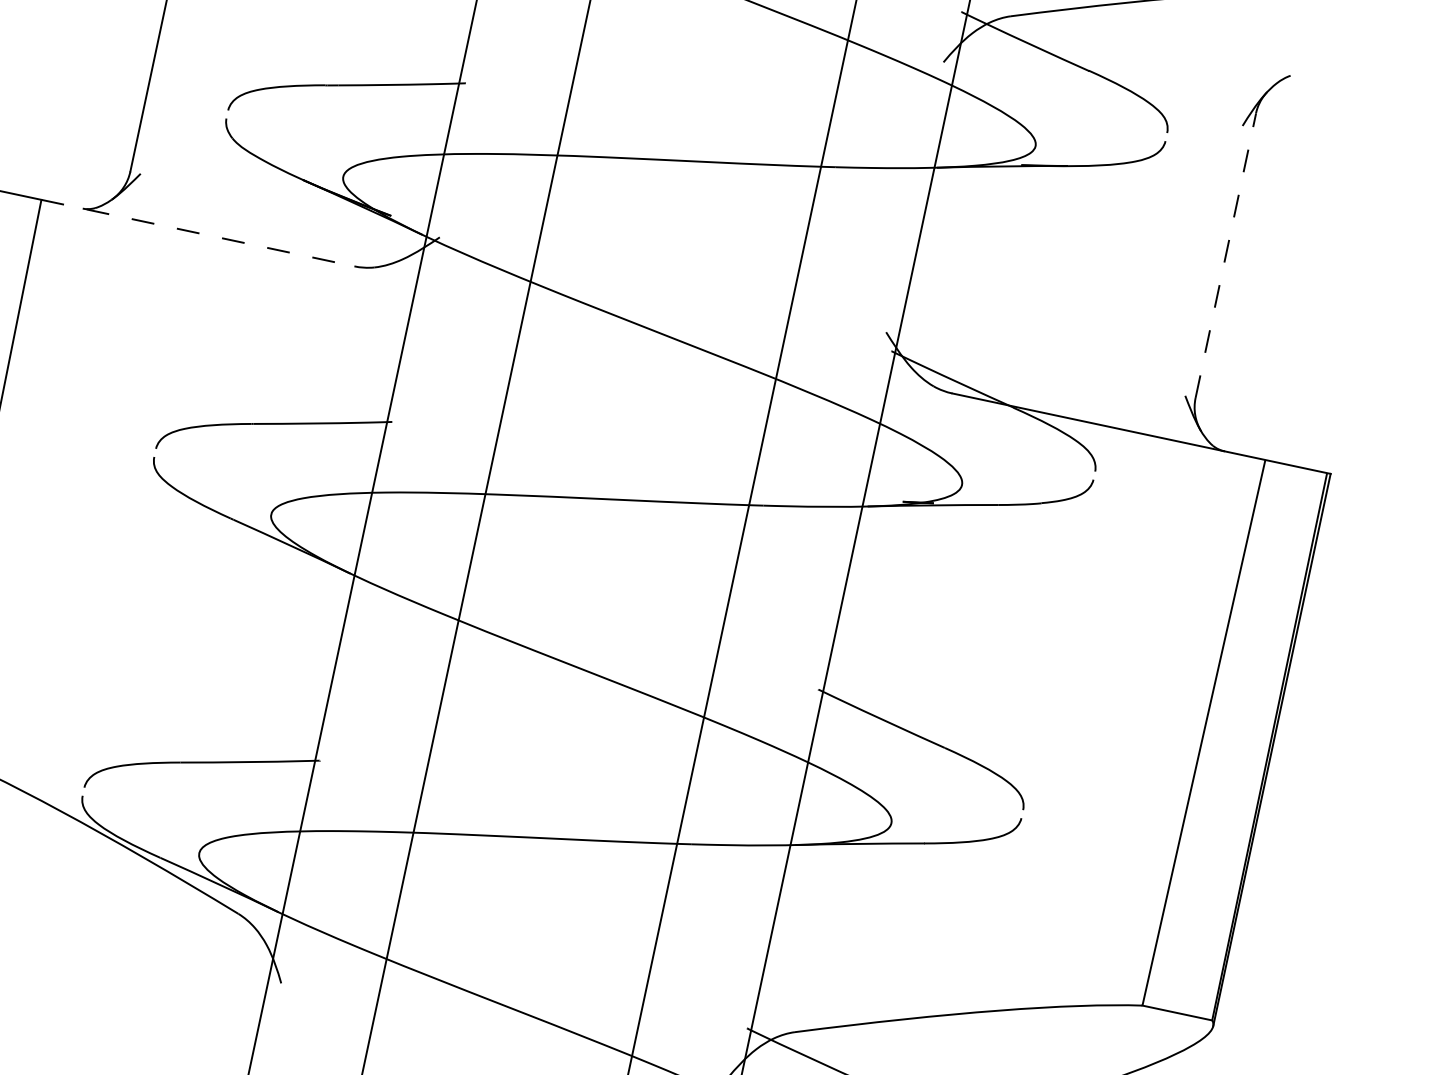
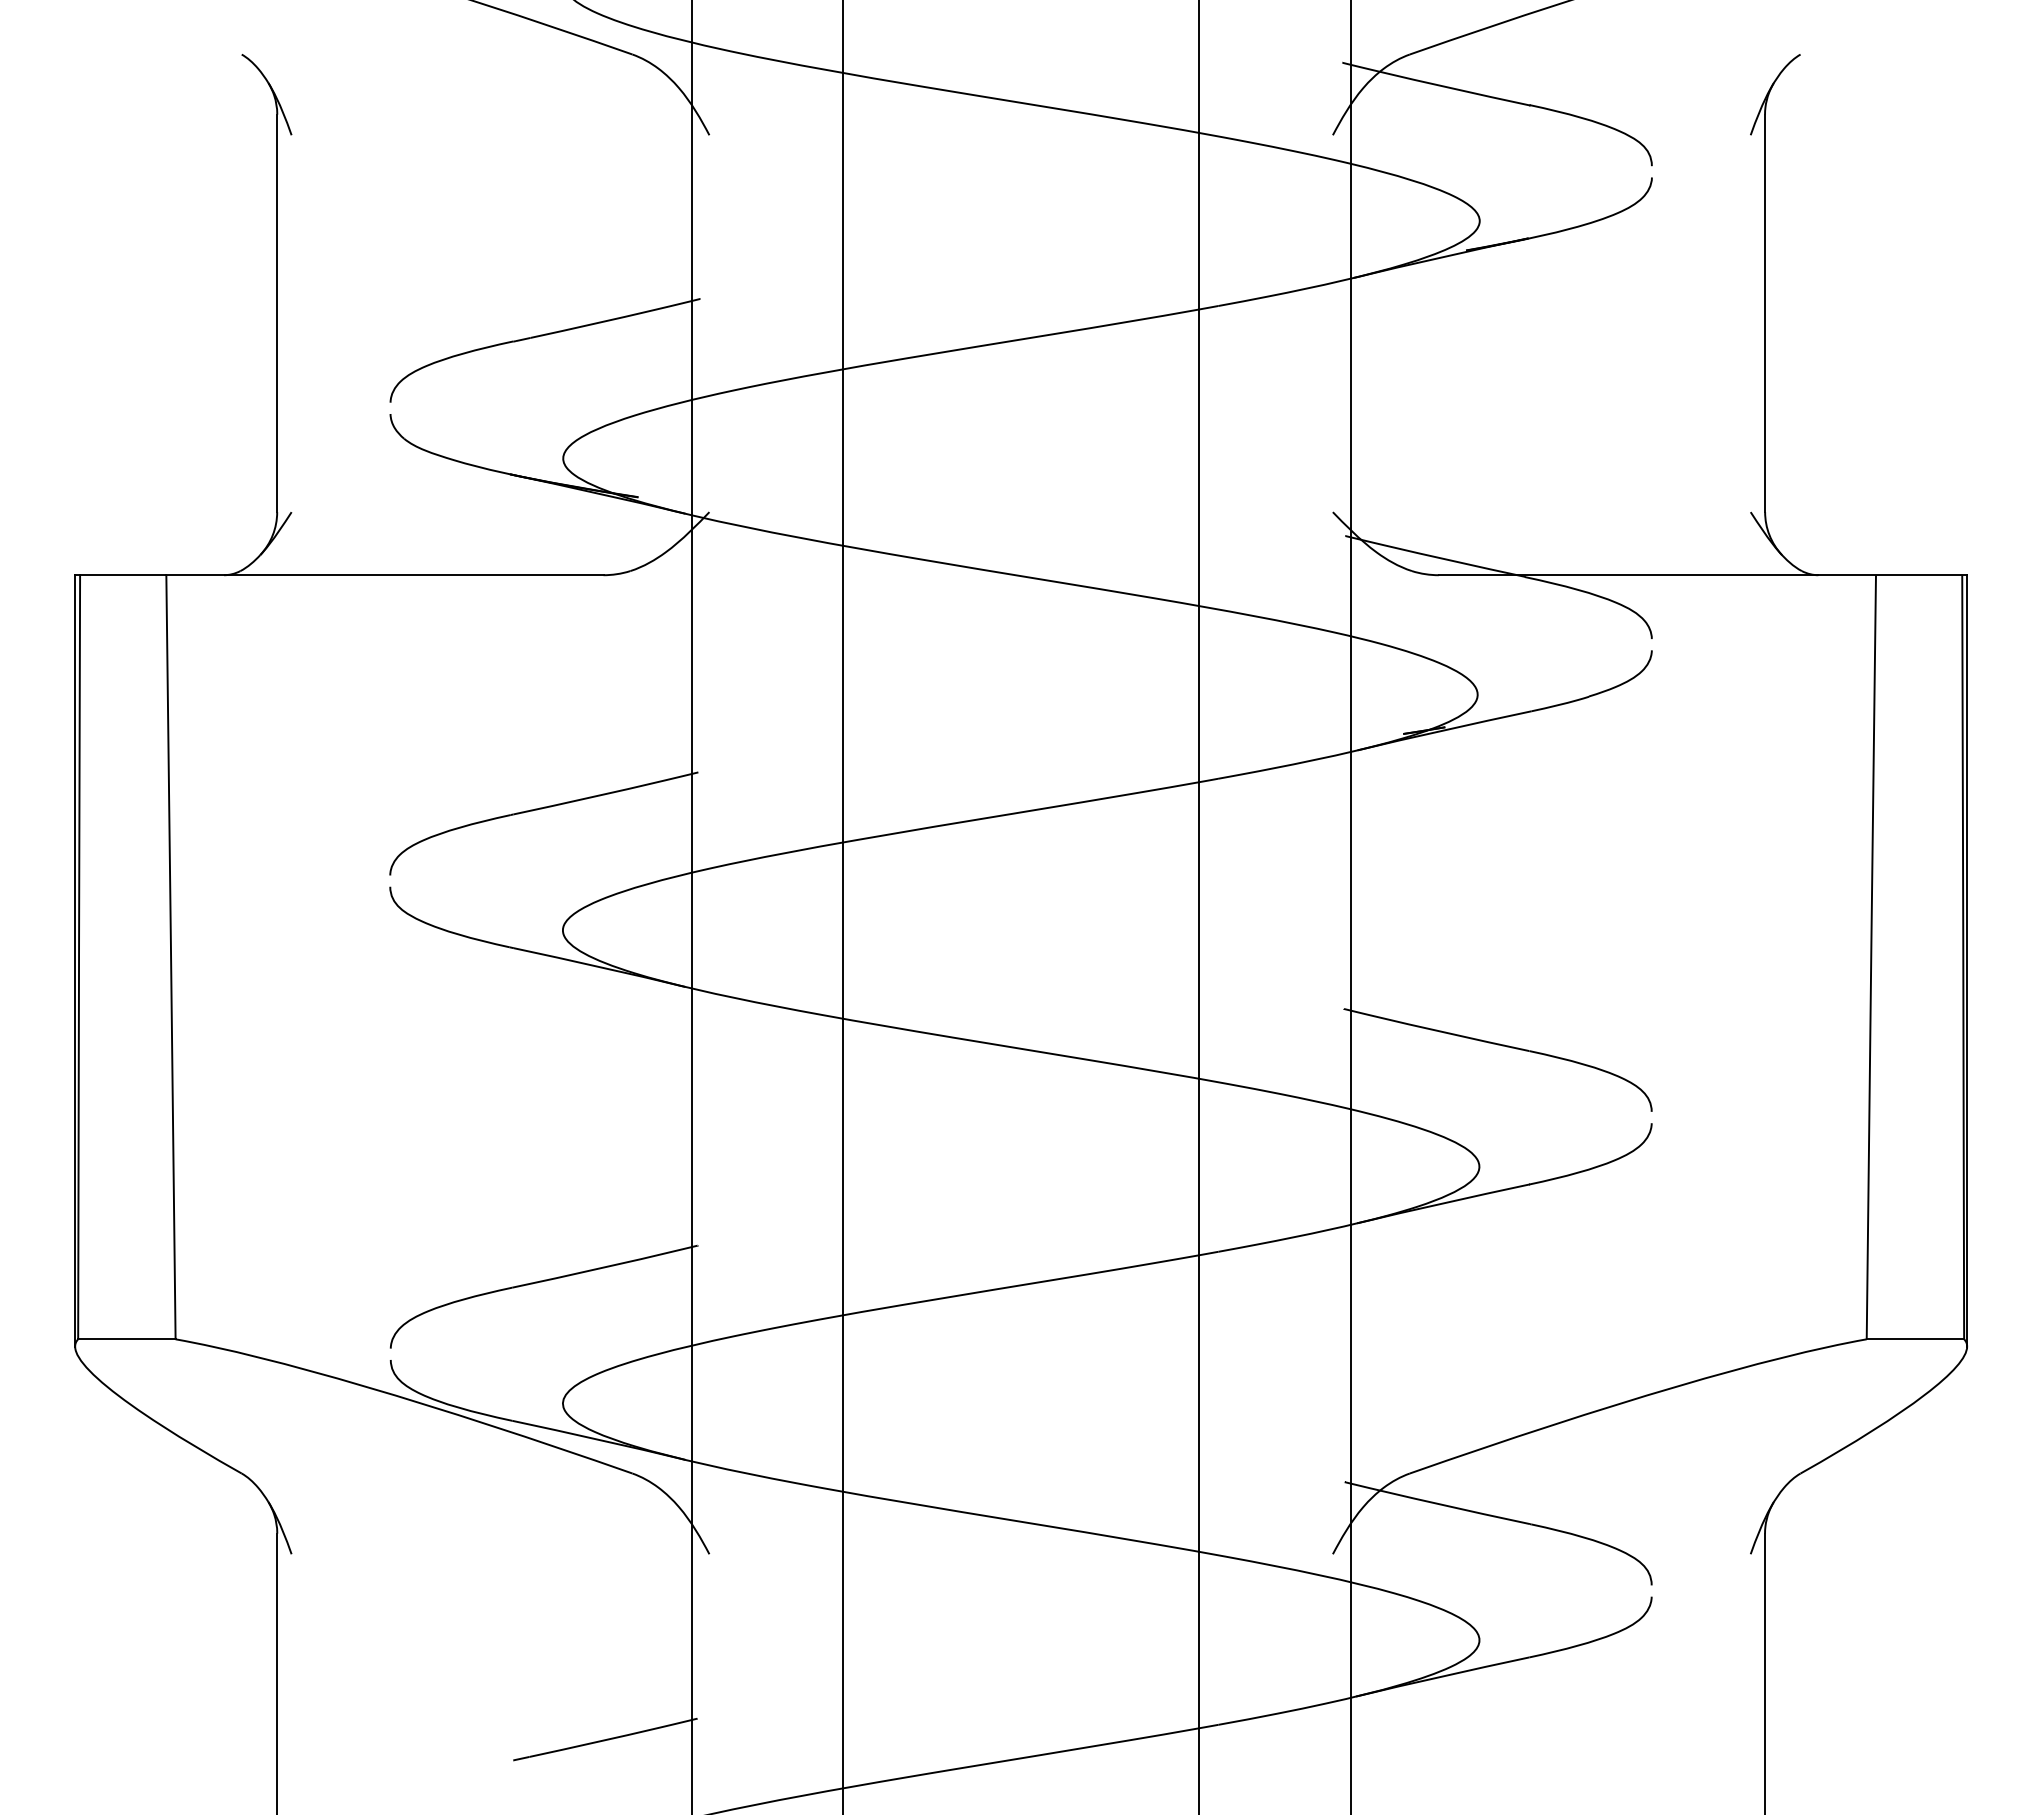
line: (197, 233) -> (384, 575), dashed -> solid
line: (1226, 255) -> (1765, 313), dashed -> solid

